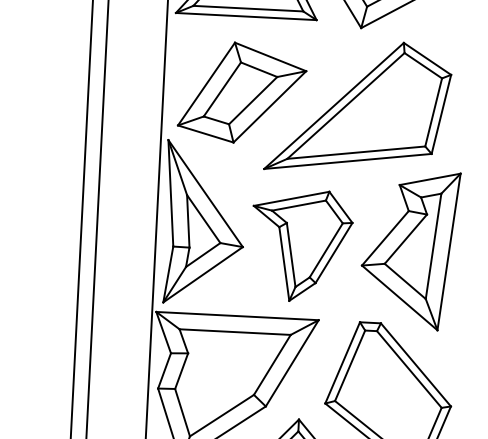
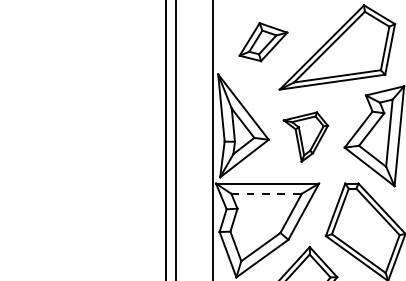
part: (242, 91) -> (263, 41), size x0.6
part: (301, 244) -> (305, 136), size x0.7
line: (236, 331) -> (267, 193), solid -> dashed

